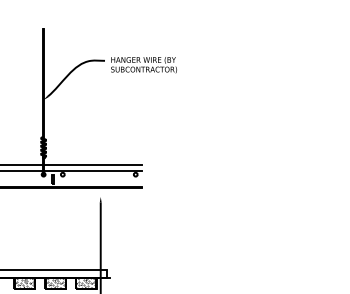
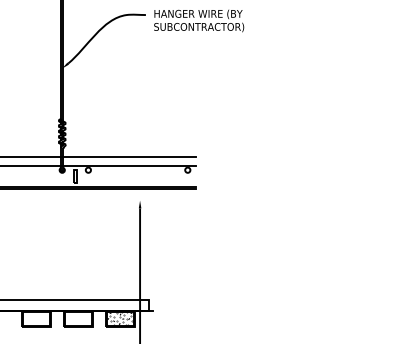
hatch: (24, 283) -> (36, 318), removed
hatch: (54, 283) -> (77, 318), removed

